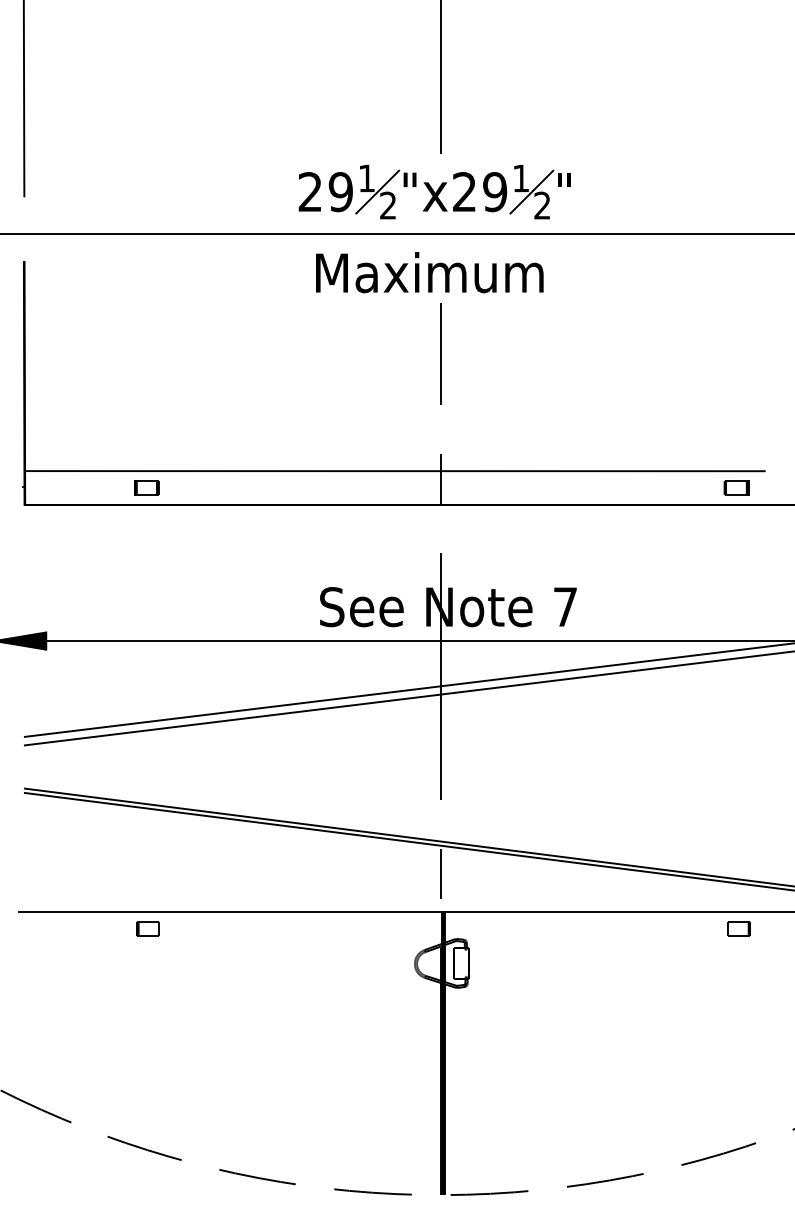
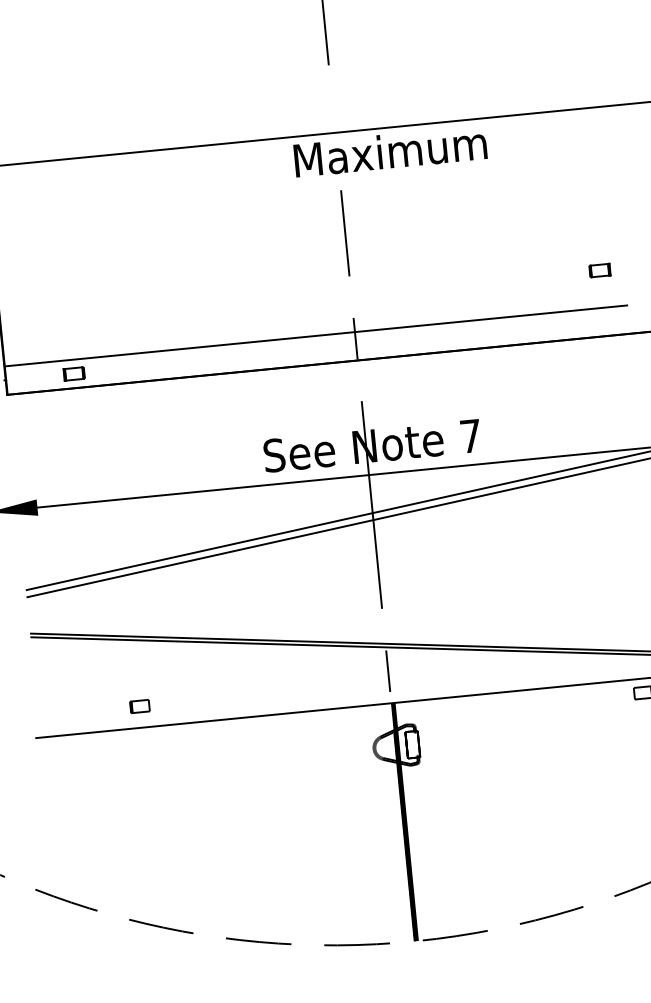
part: (434, 192) -> (326, 98), removed
text: (429, 272) -> (390, 151), moved
part: (146, 487) -> (73, 373), moved
part: (736, 487) -> (599, 270), moved
part: (147, 928) -> (139, 706), moved

